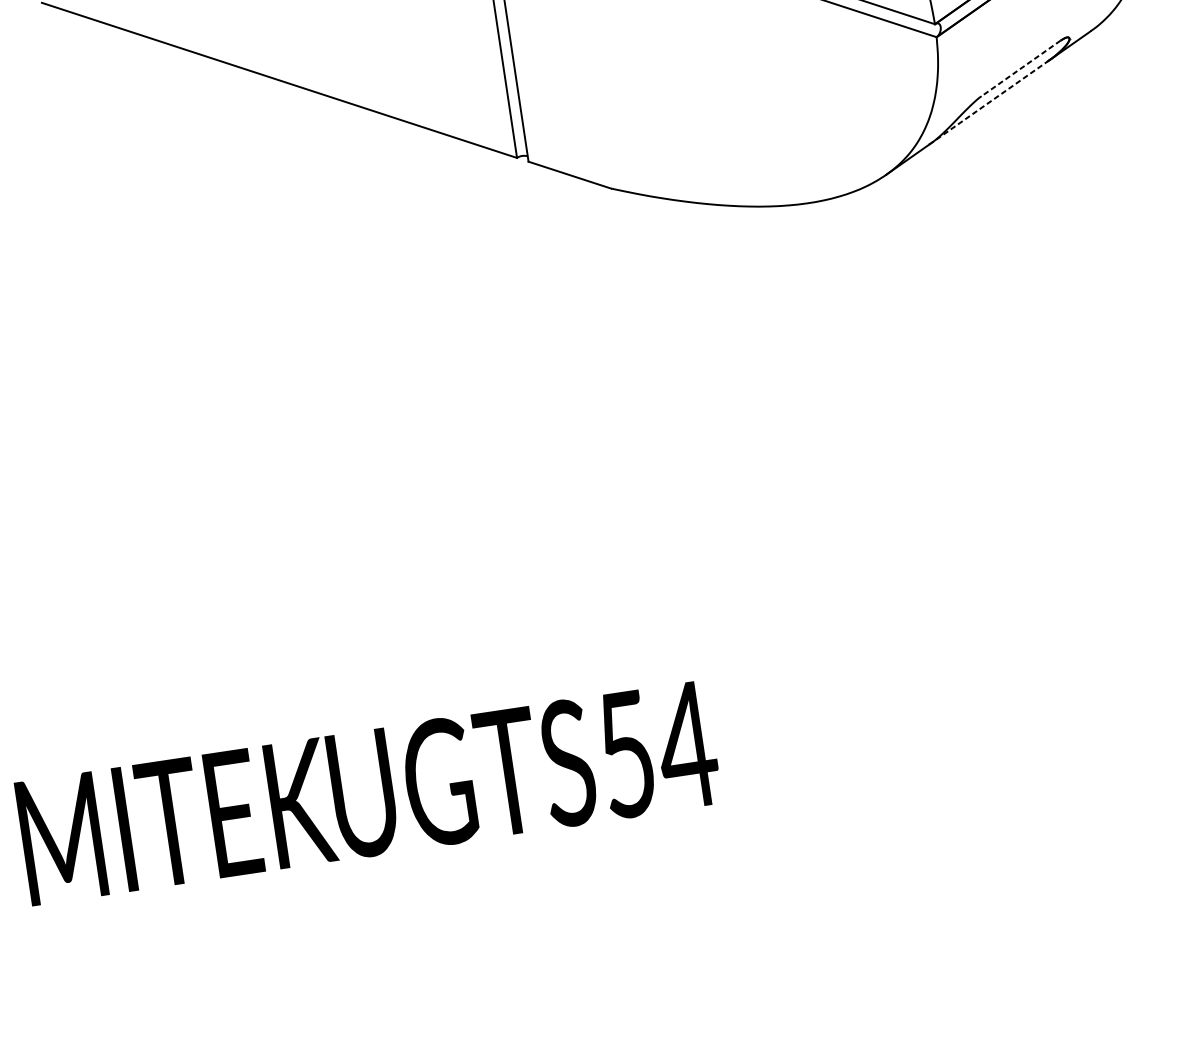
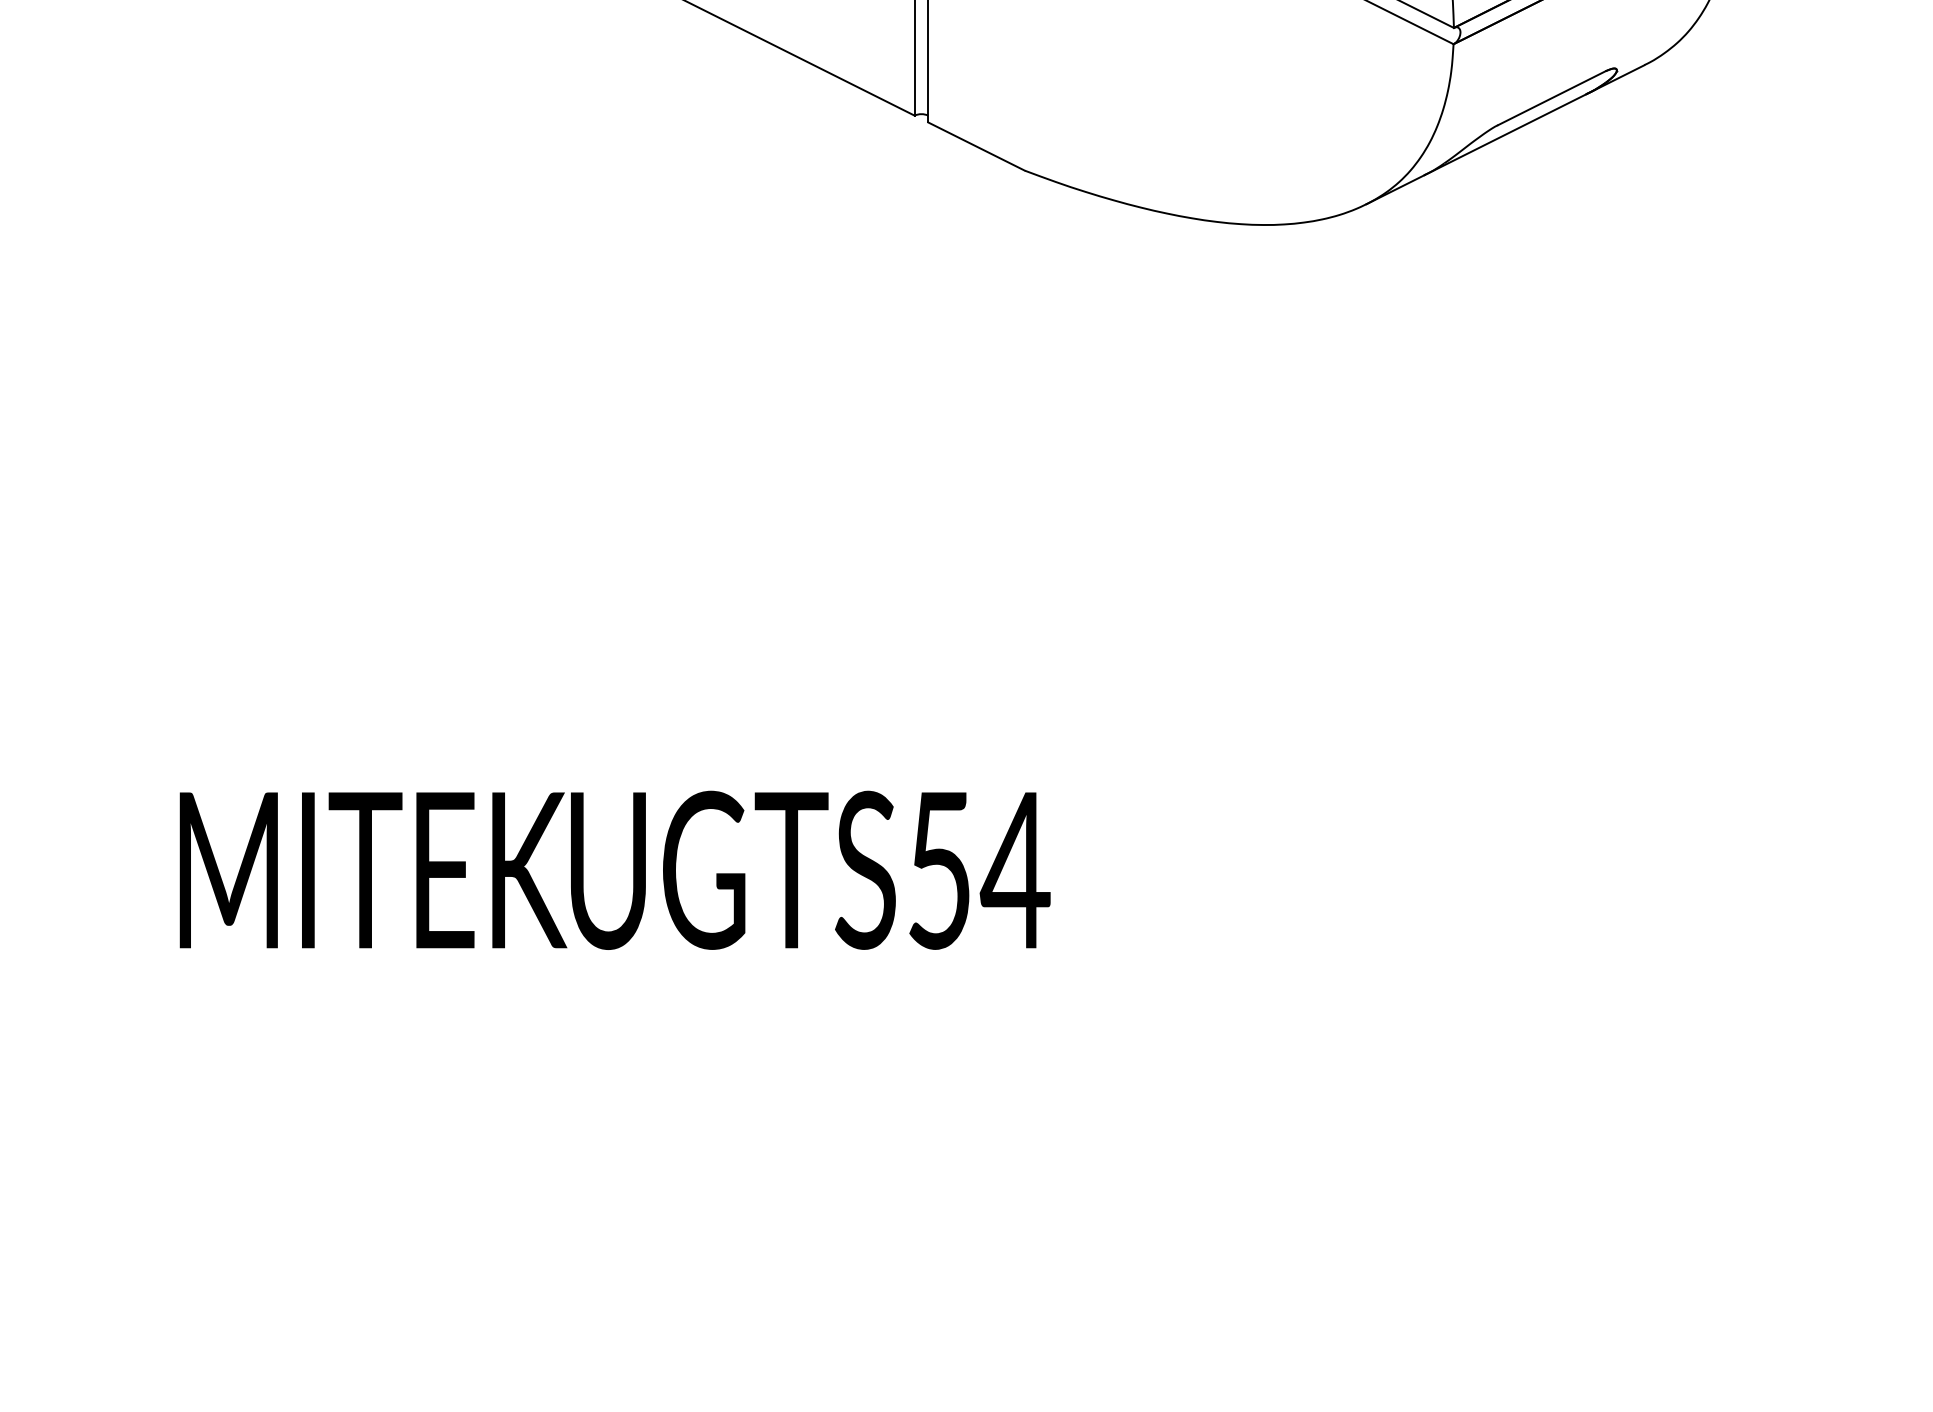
line: (1020, 68) -> (1551, 98), dashed -> solid
line: (988, 102) -> (1505, 134), dashed -> solid

